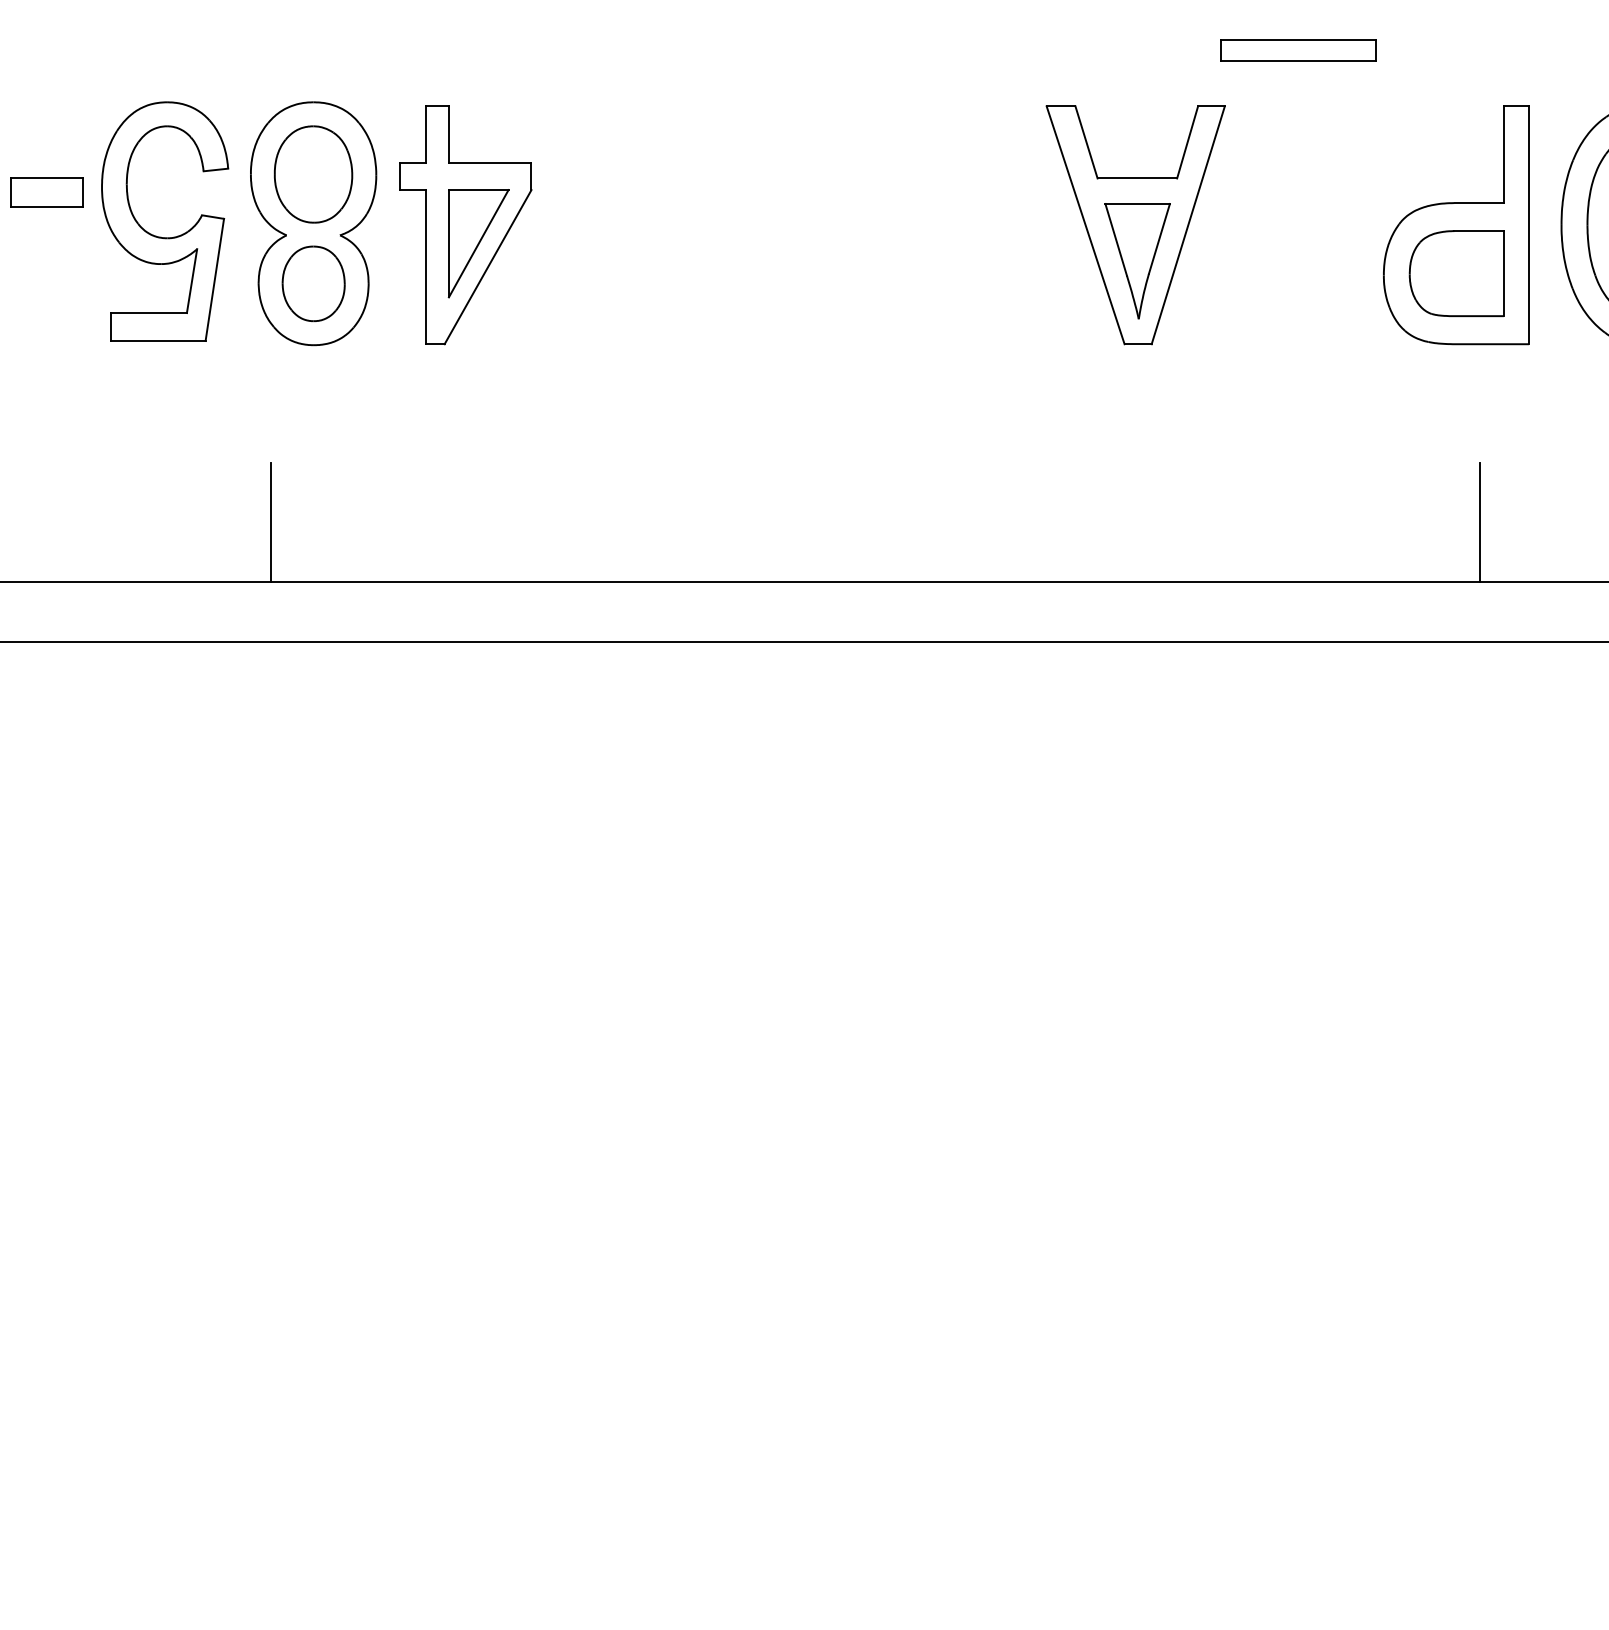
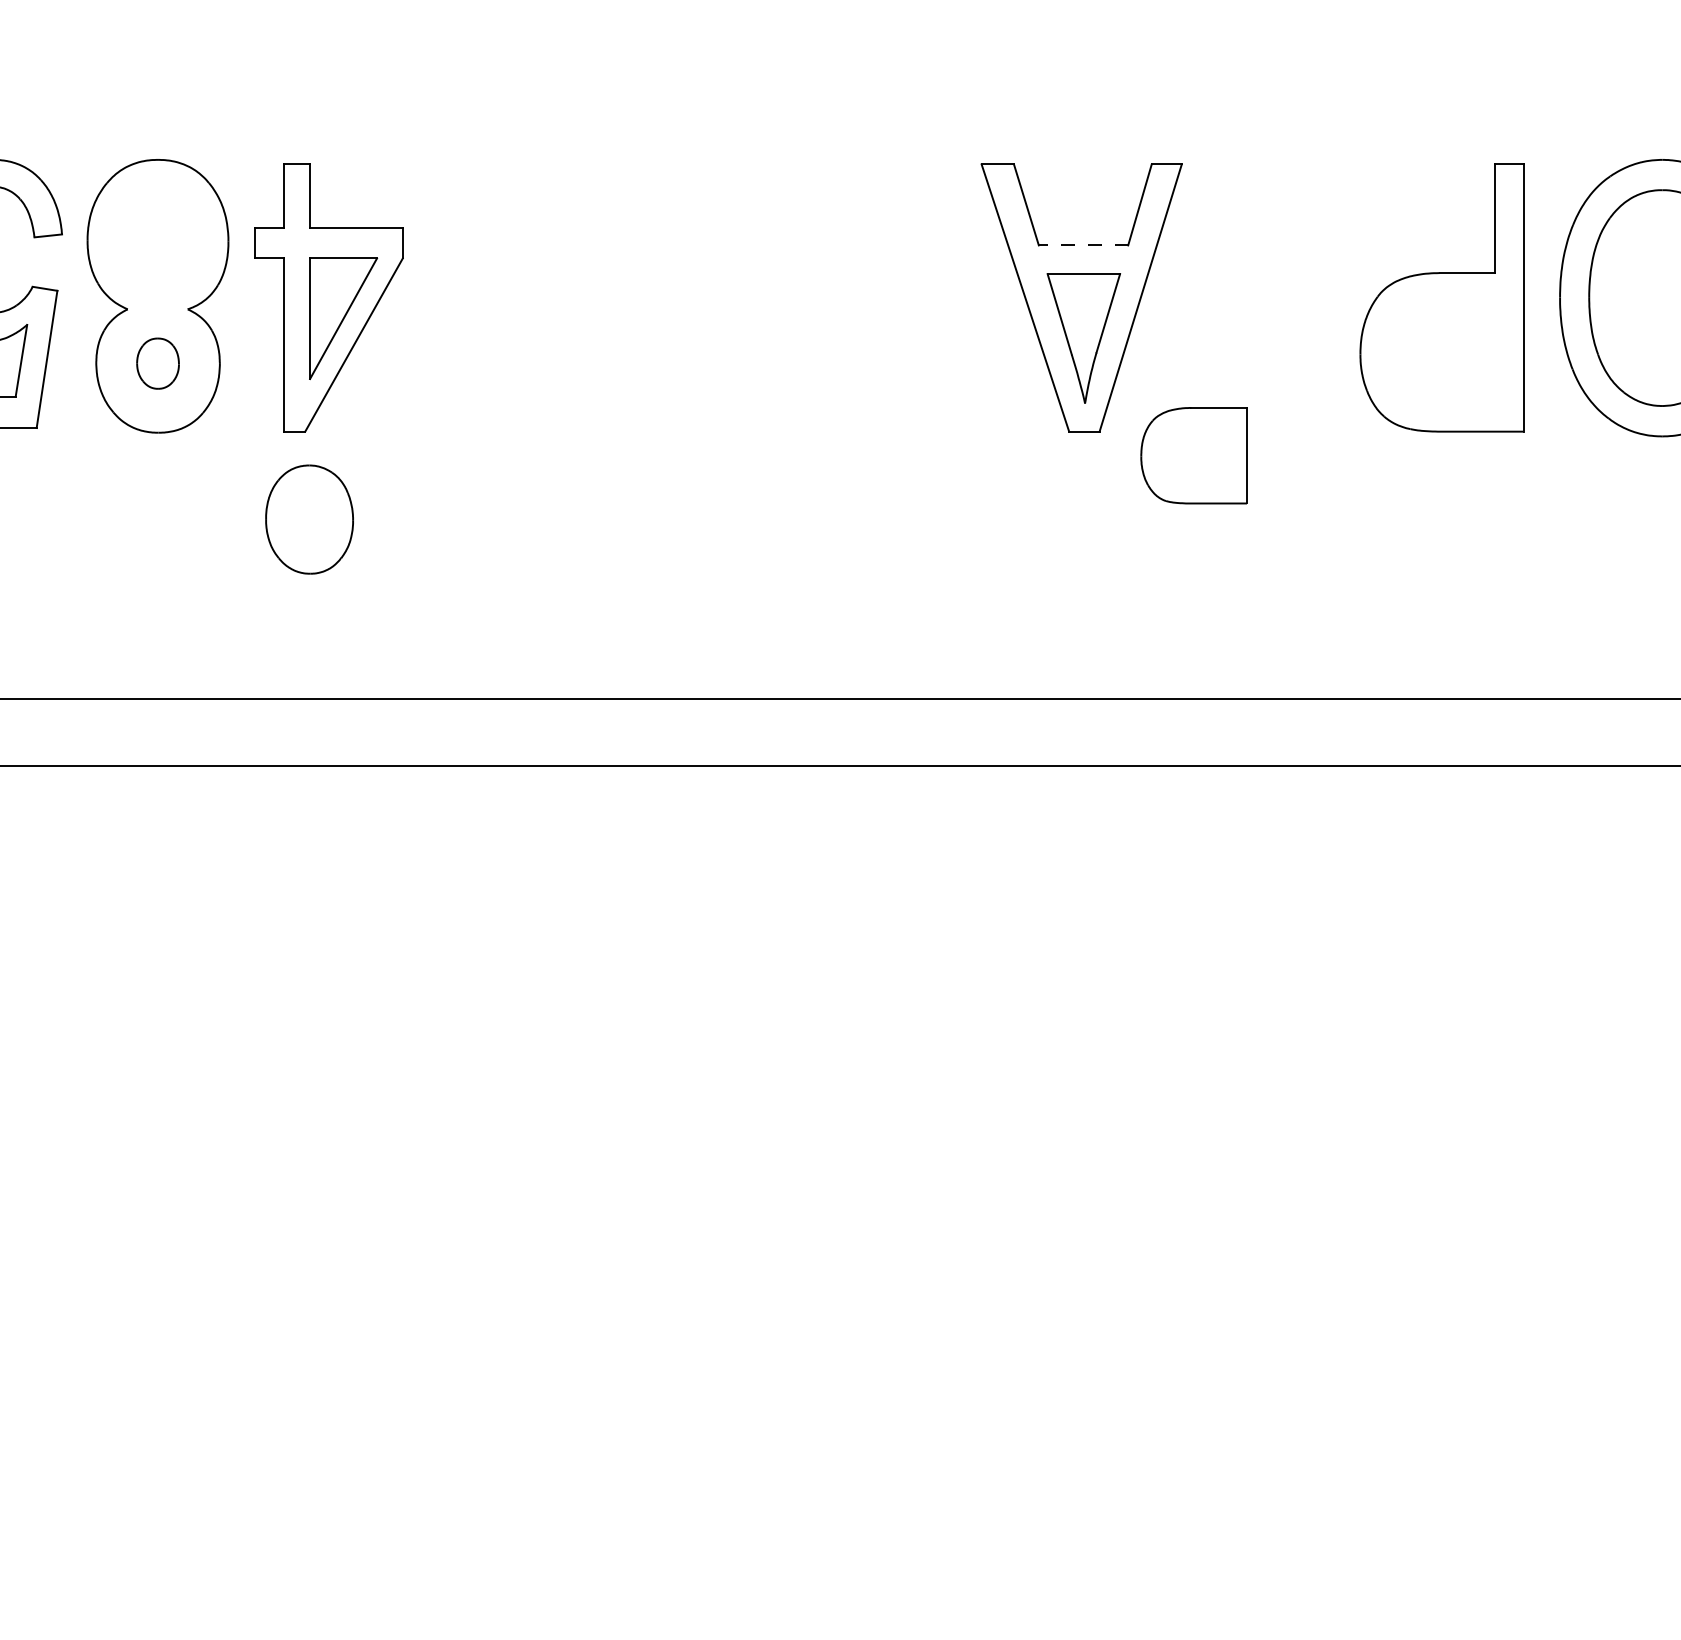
part: (1298, 50) -> (1264, 101), removed
part: (313, 174) -> (309, 519), moved
line: (1137, 178) -> (1083, 245), solid -> dashed
part: (1456, 273) -> (1193, 455), moved
part: (313, 283) -> (157, 363), size x0.6
line: (271, 522) -> (110, 631), removed
line: (1479, 522) -> (1467, 631), removed

